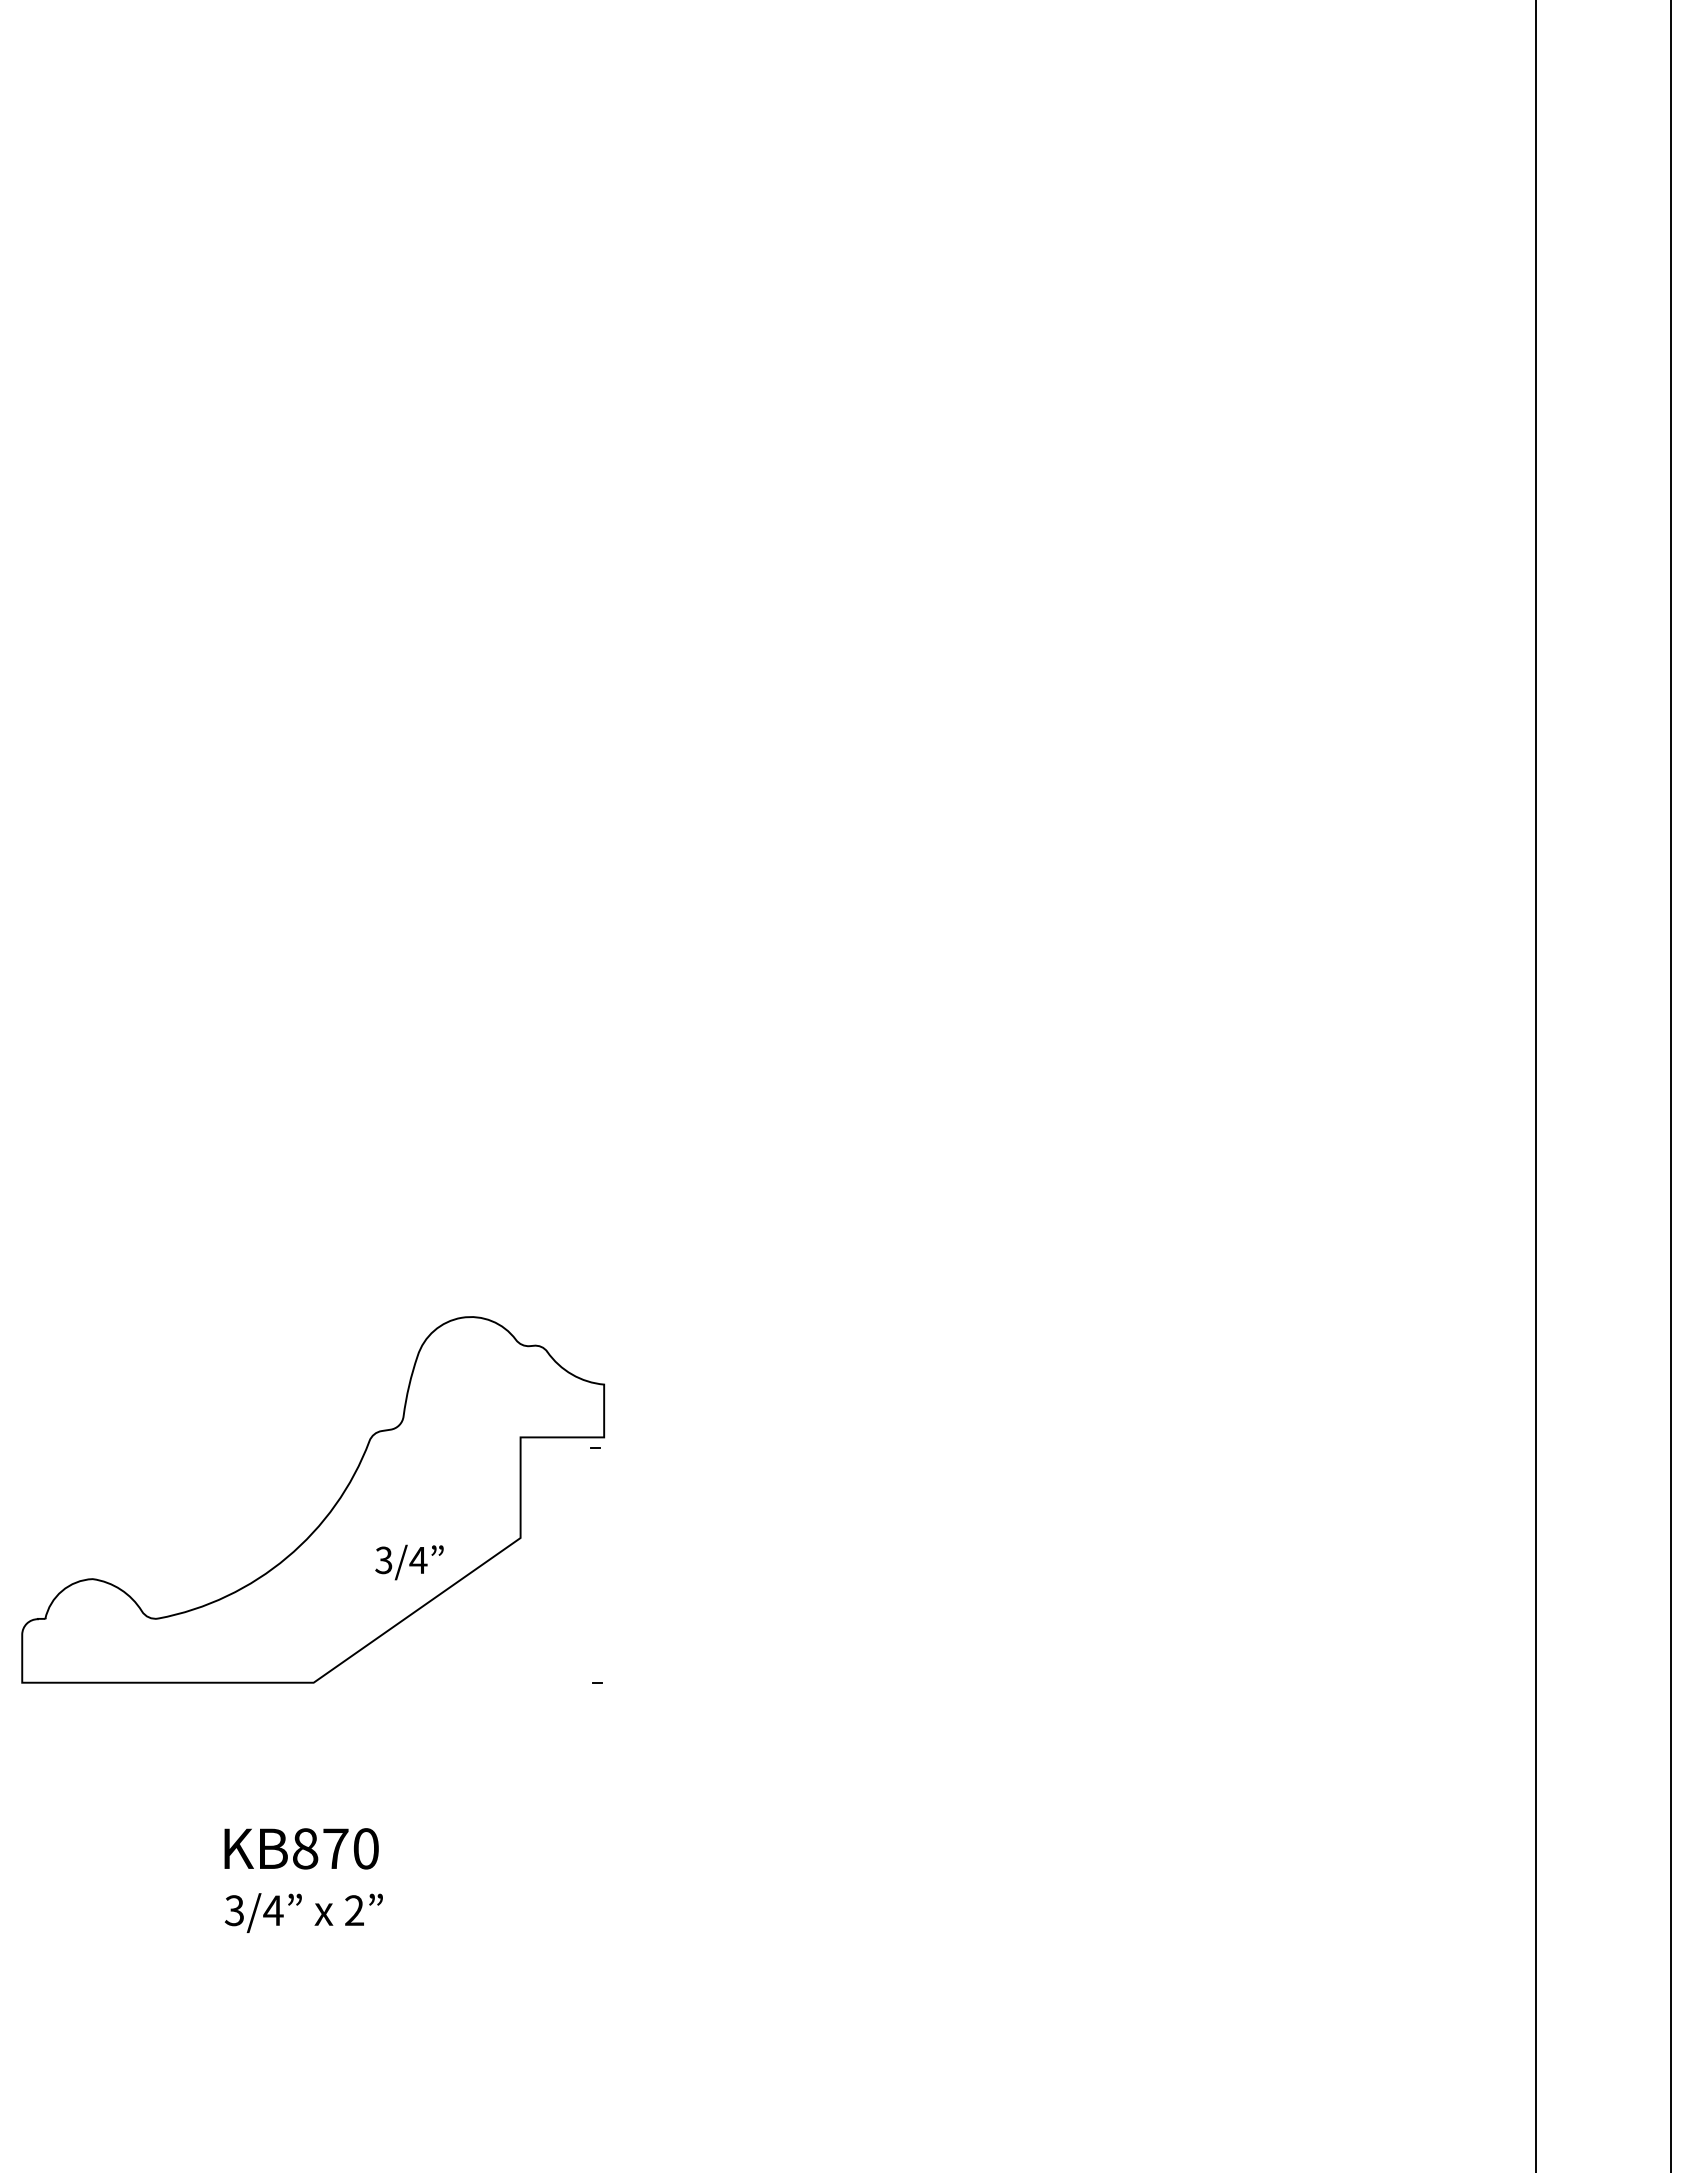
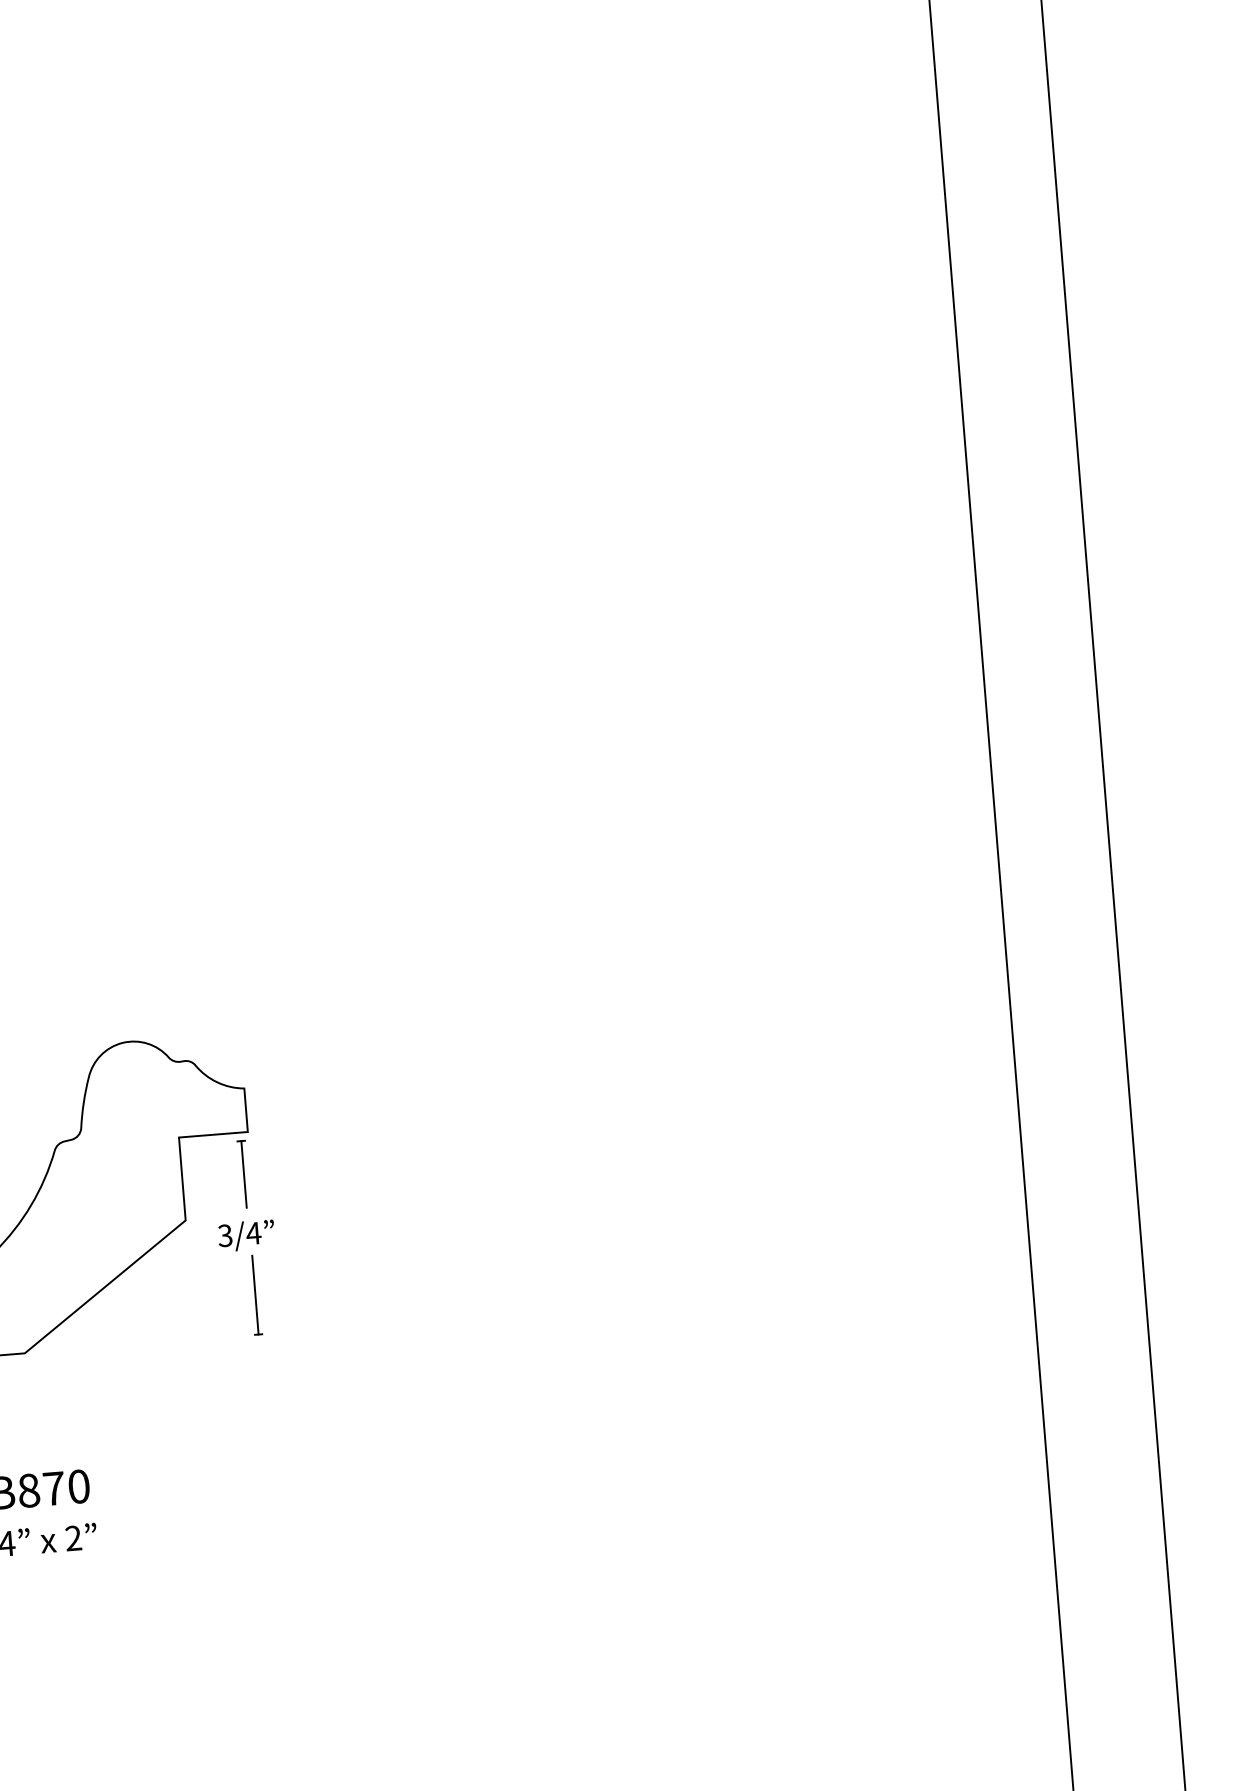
line: (595, 1487) -> (244, 1173), added
text: (409, 1562) -> (246, 1235), moved
line: (597, 1634) -> (255, 1294), added

